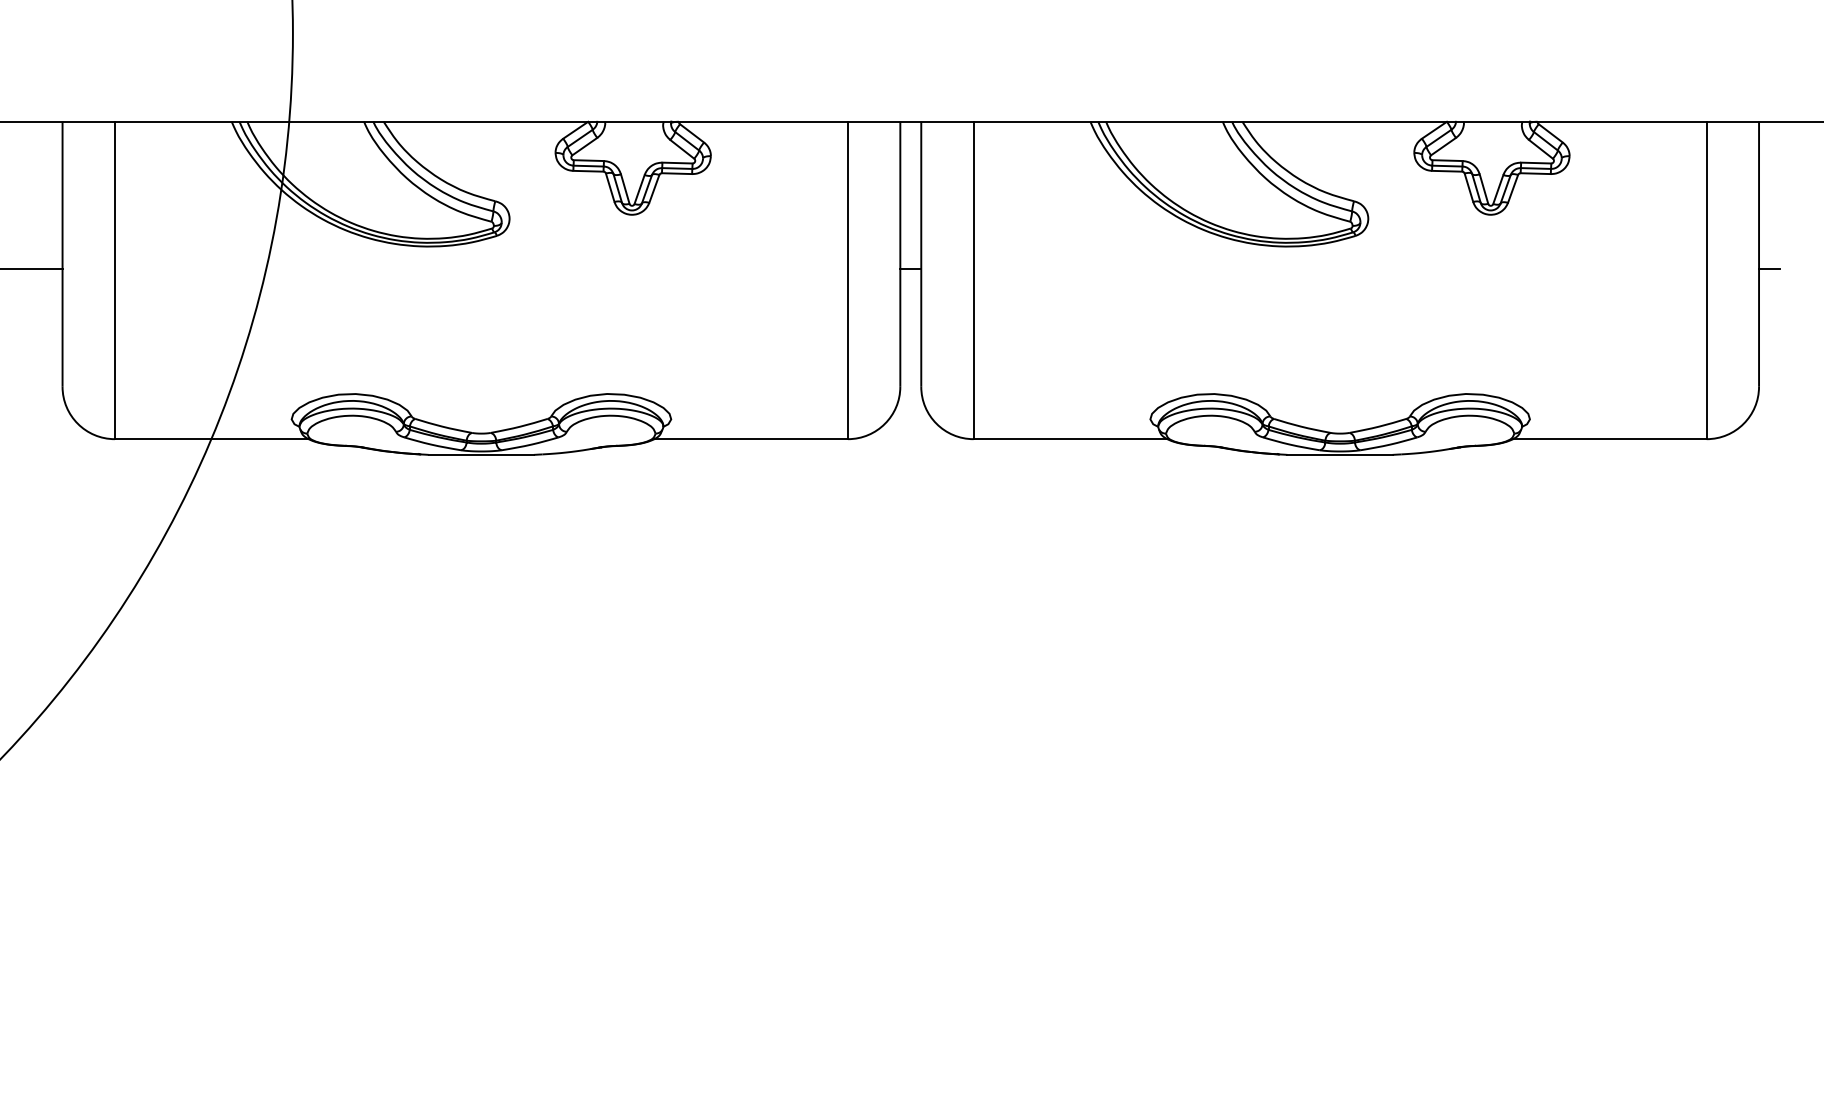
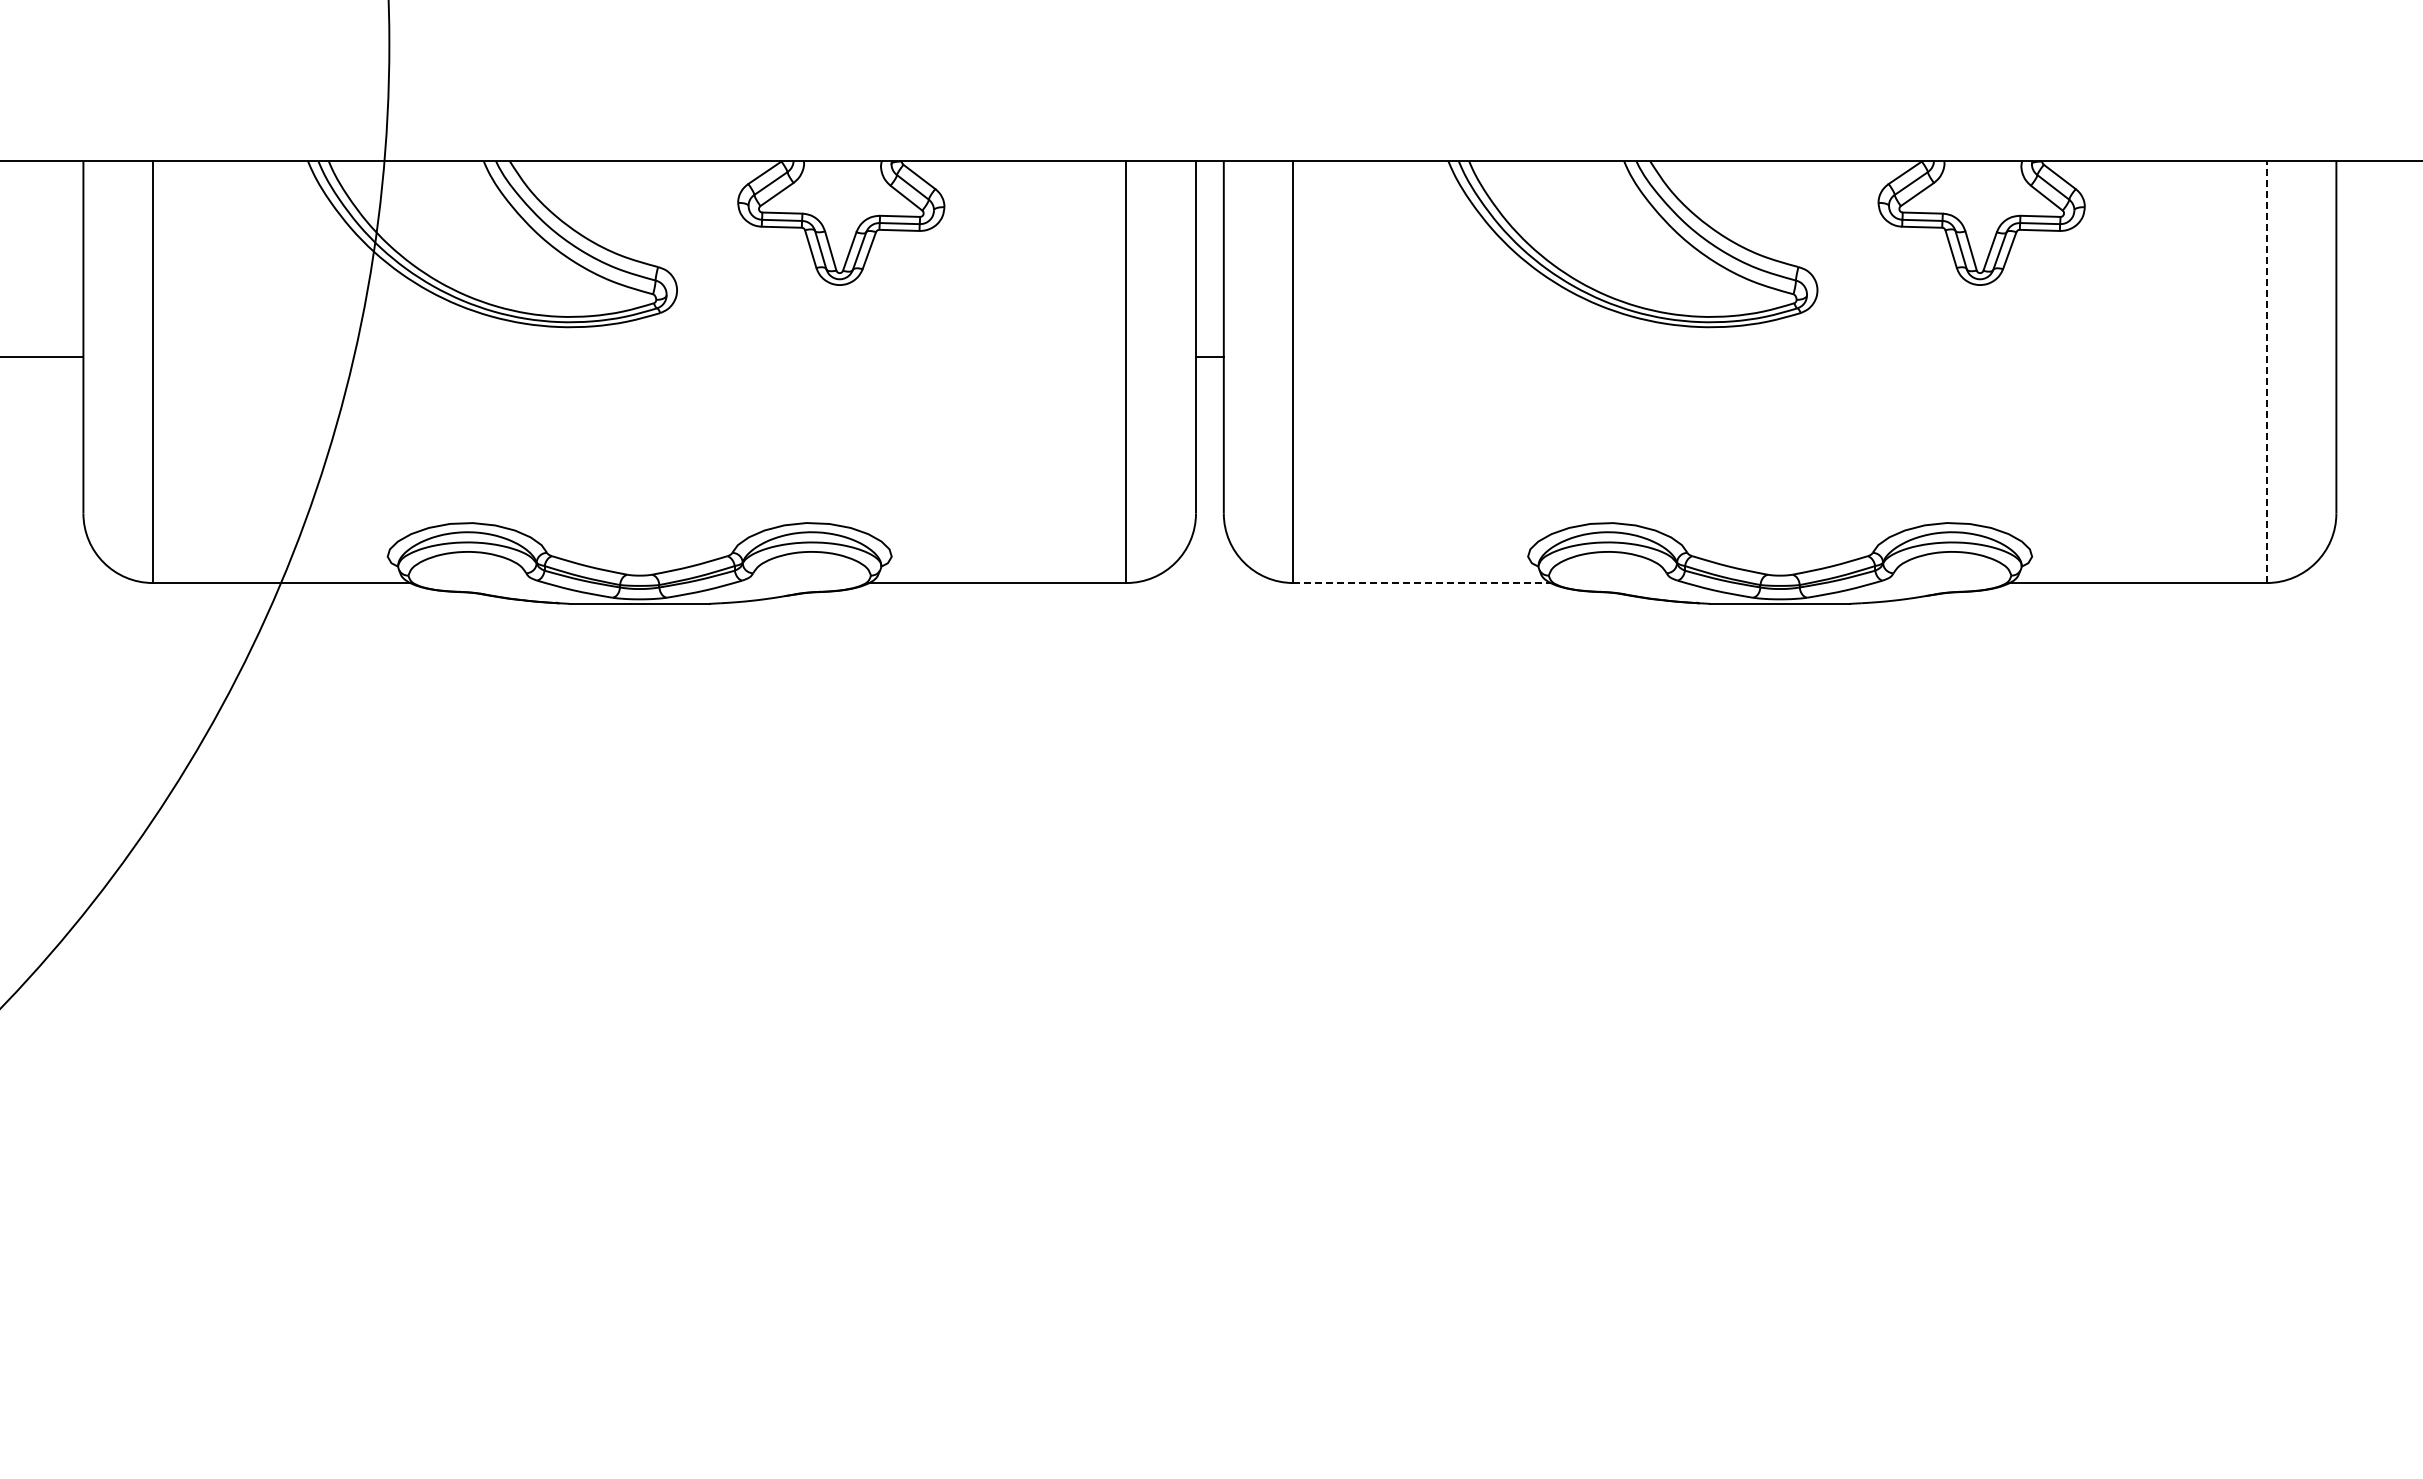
line: (1769, 269) -> (2350, 357), removed
line: (1706, 280) -> (2266, 372), solid -> dashed
line: (1070, 439) -> (1422, 583), solid -> dashed

